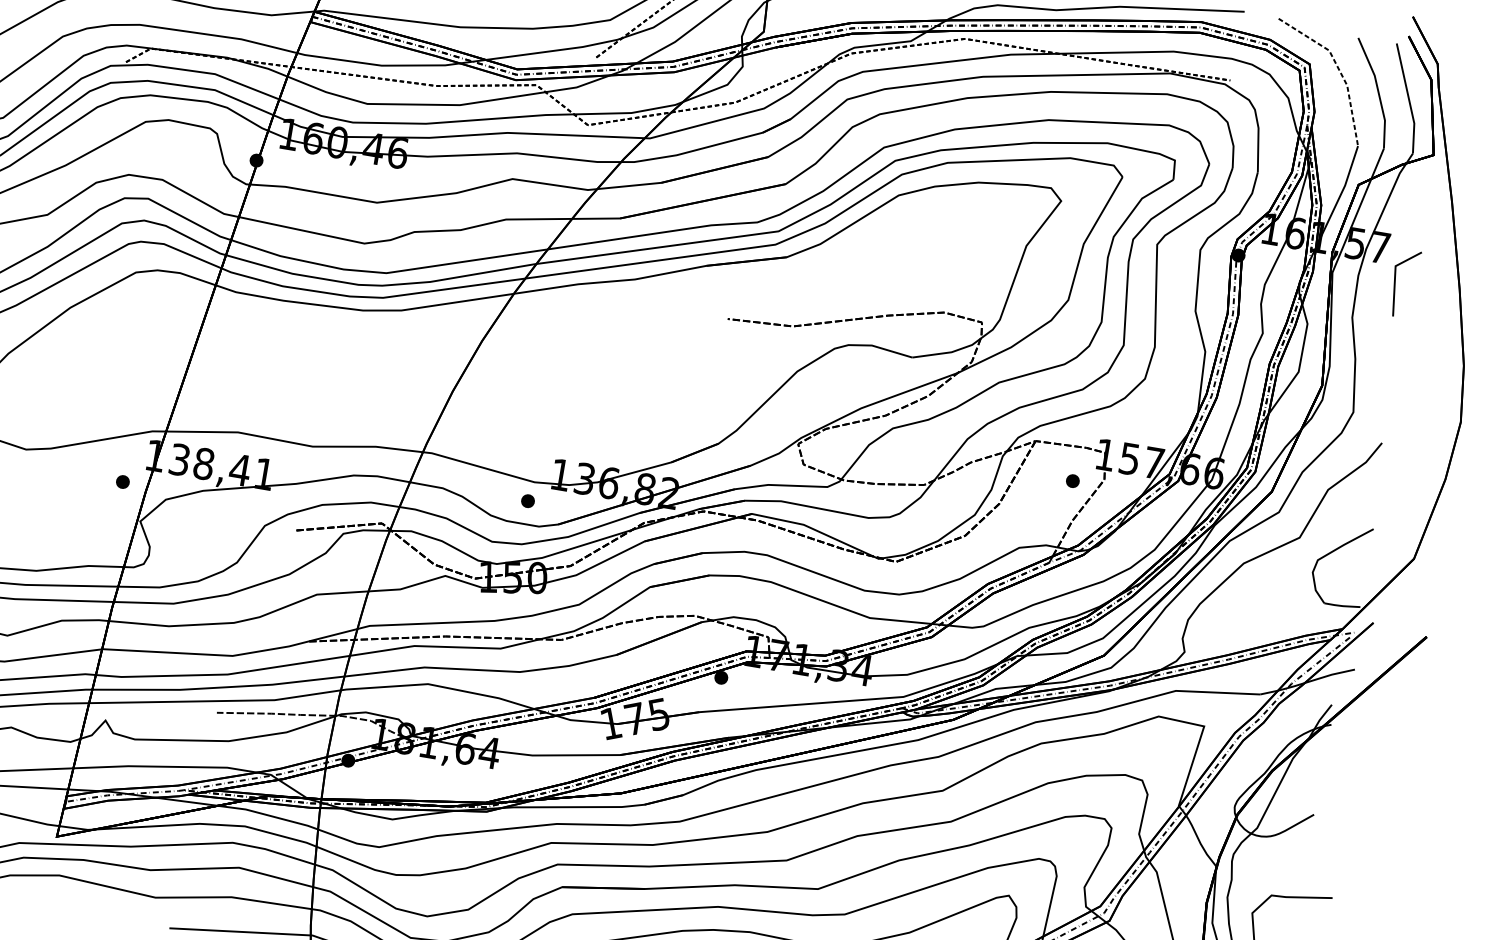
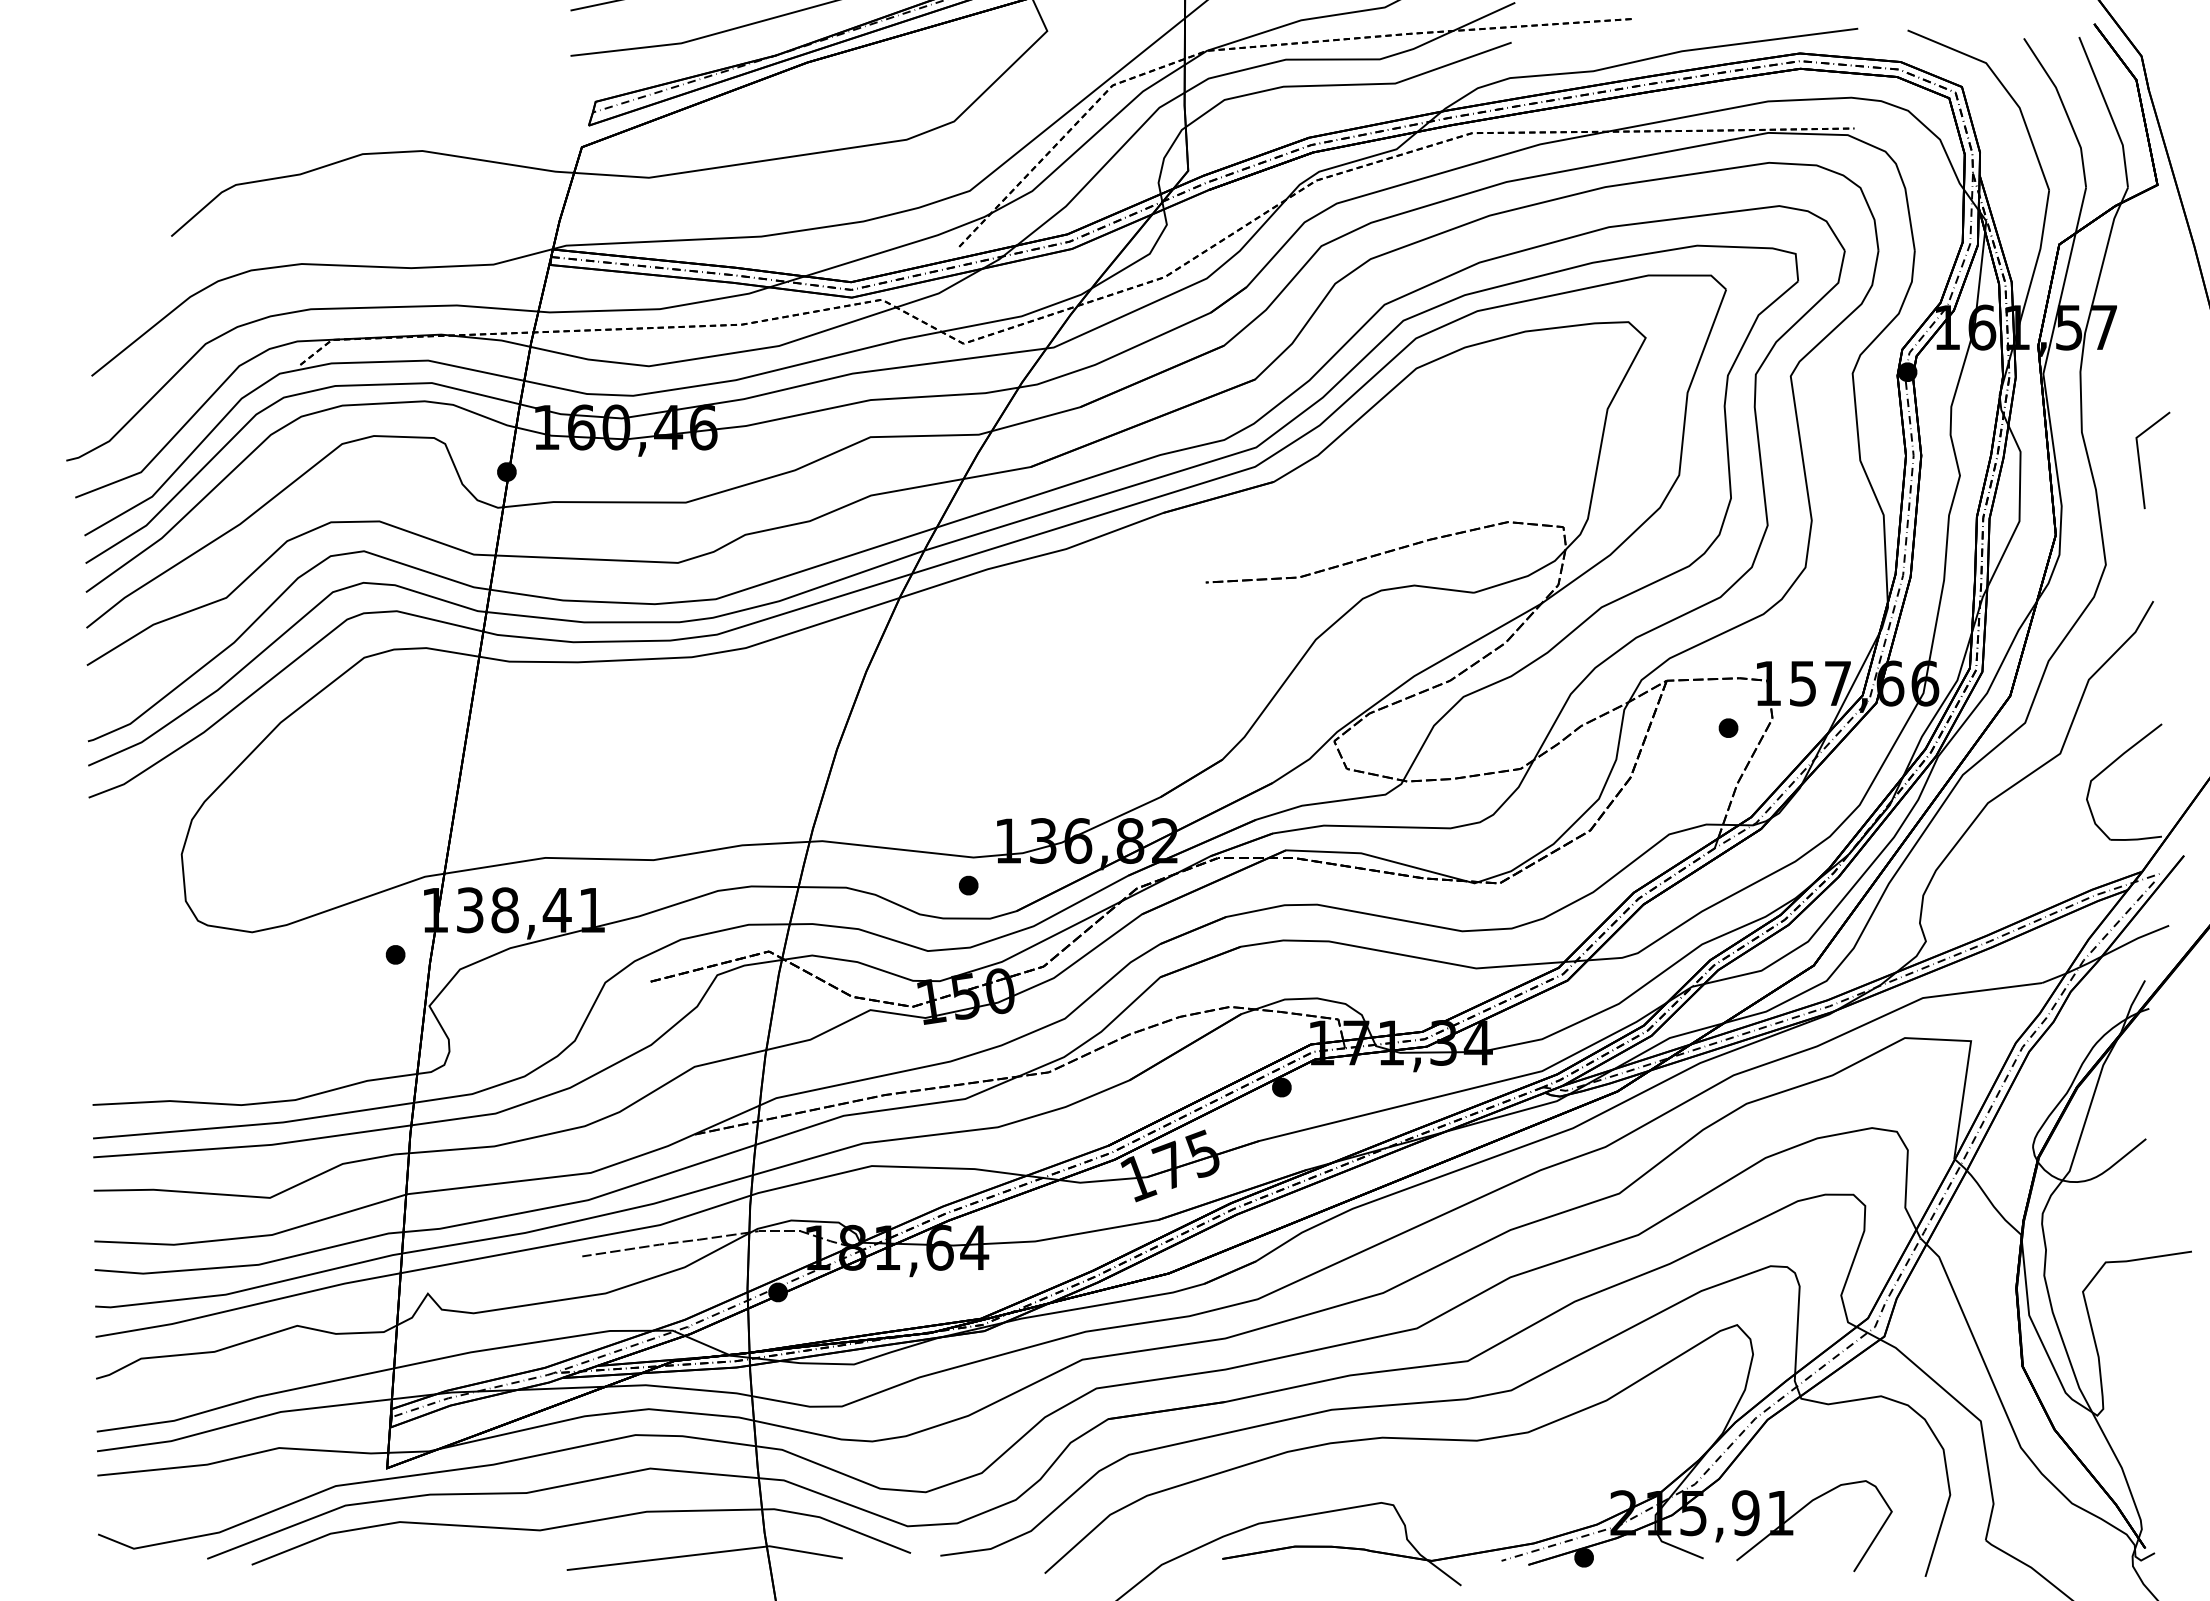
line: (1338, 68) -> (2003, 86), dashed -> solid
line: (1395, 283) -> (2140, 461), moved

